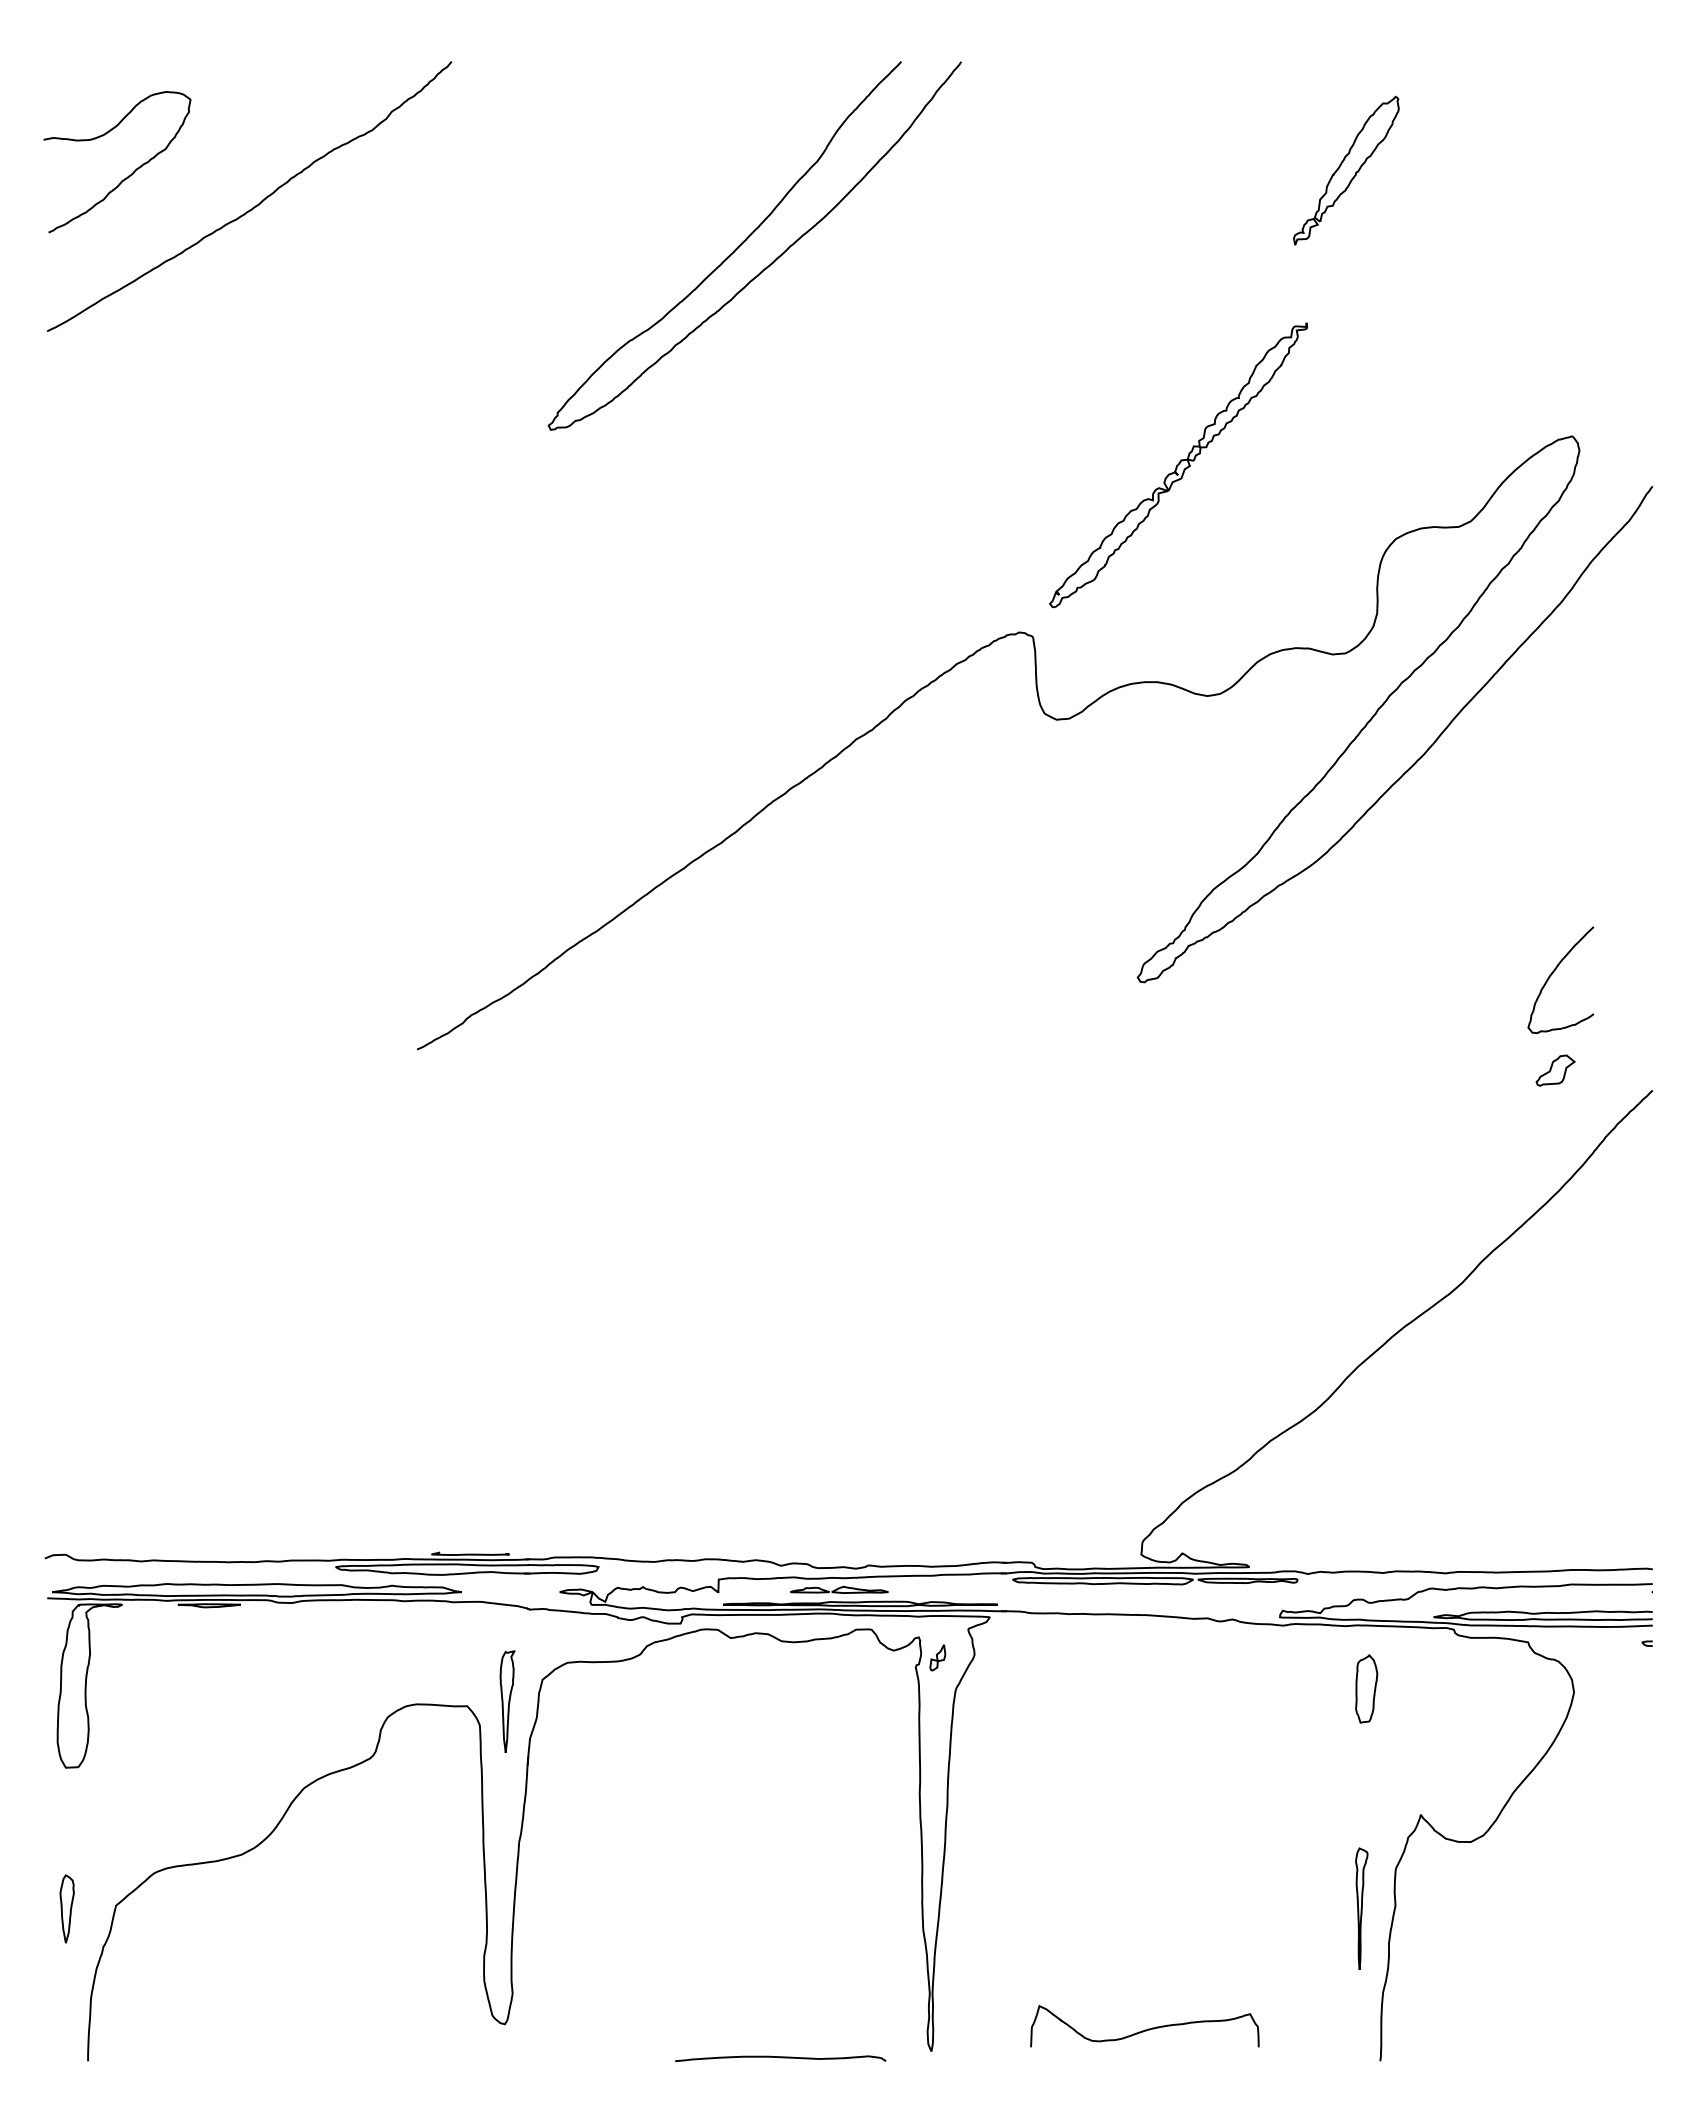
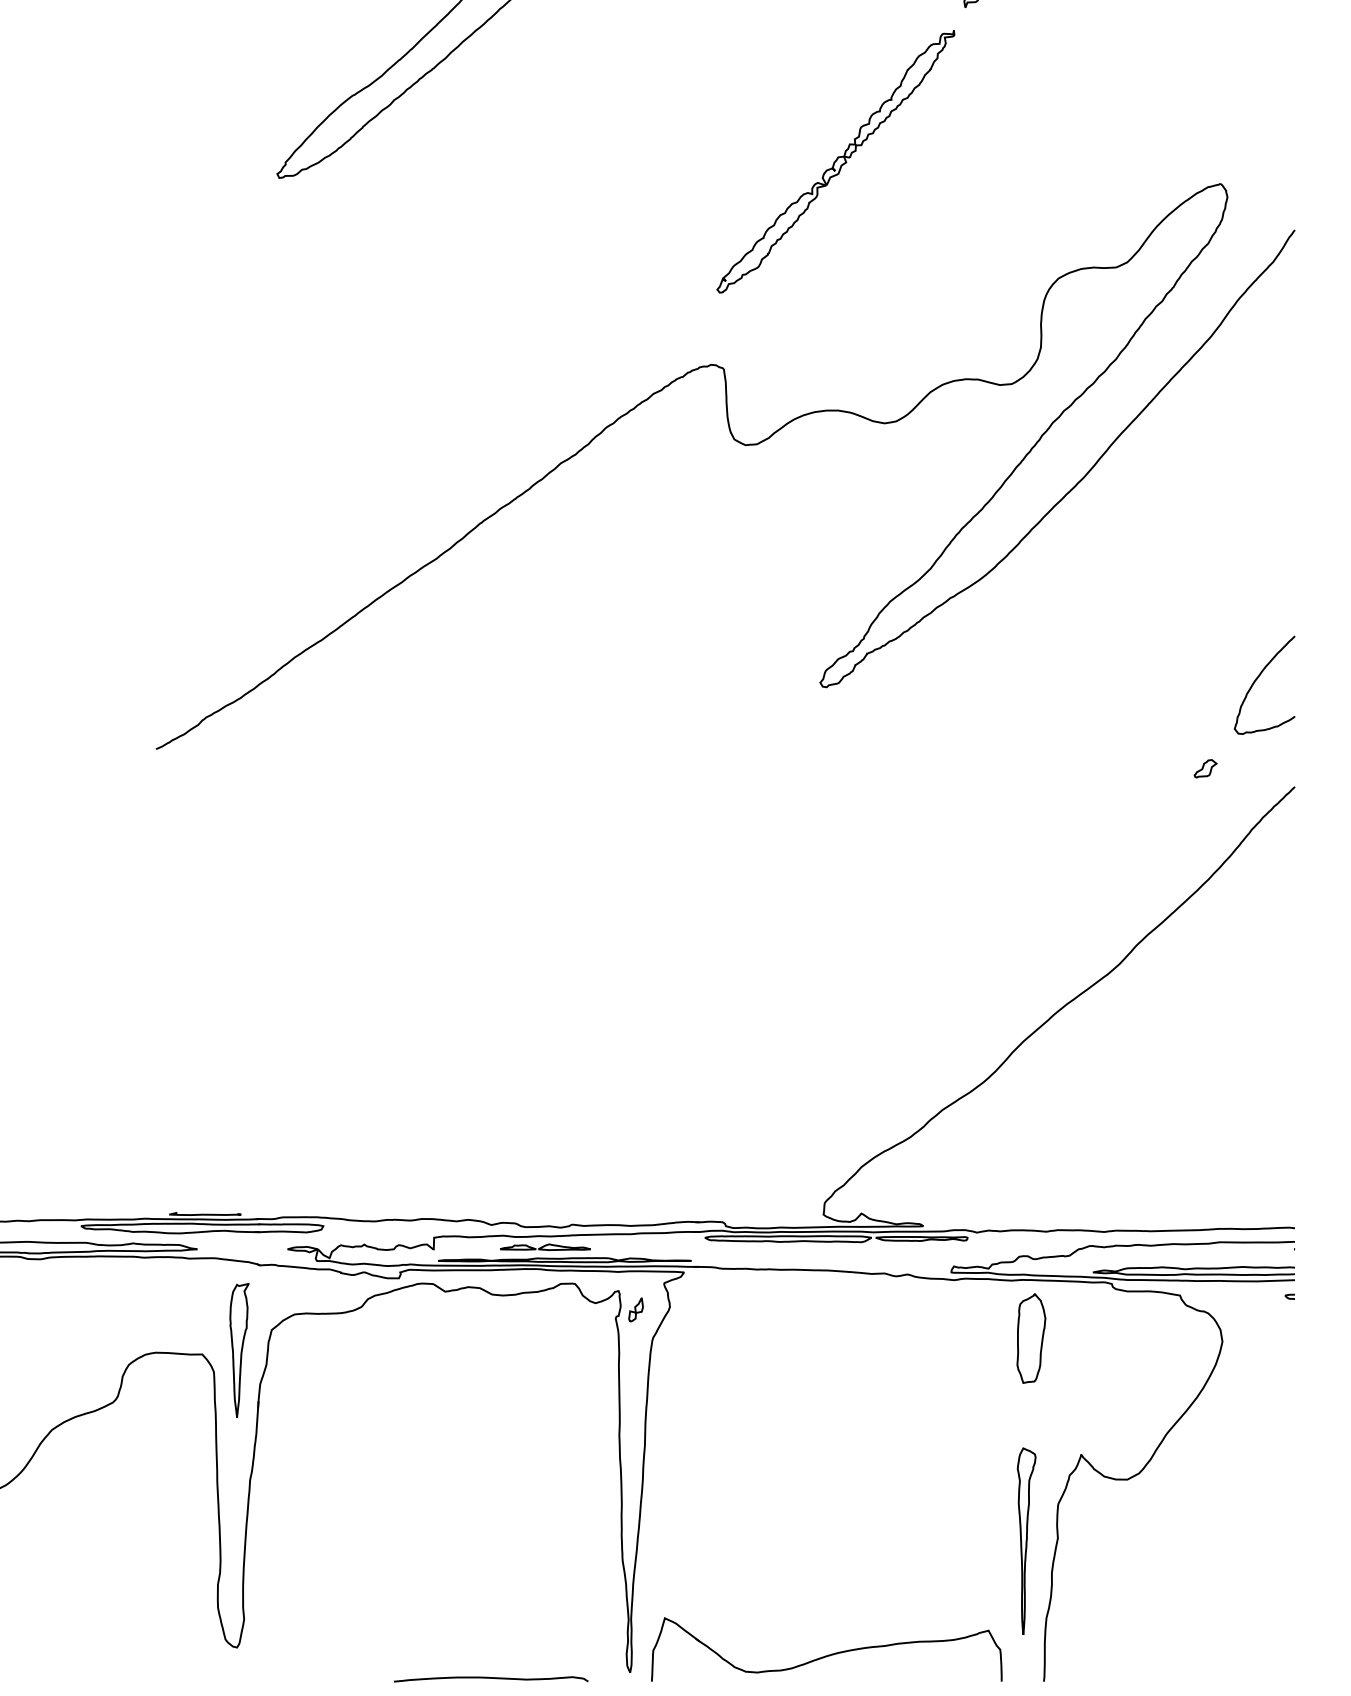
part: (1178, 465) -> (835, 162), moved
part: (1553, 973) -> (1257, 679), moved
part: (1555, 1070) -> (1205, 768), size x0.62
part: (1366, 1688) -> (1031, 1338), size x1.43
part: (507, 1701) -> (239, 1350), size x1.43
part: (1361, 1908) -> (1026, 1540), size x1.67
part: (1144, 2026) -> (826, 1649), size x1.67

